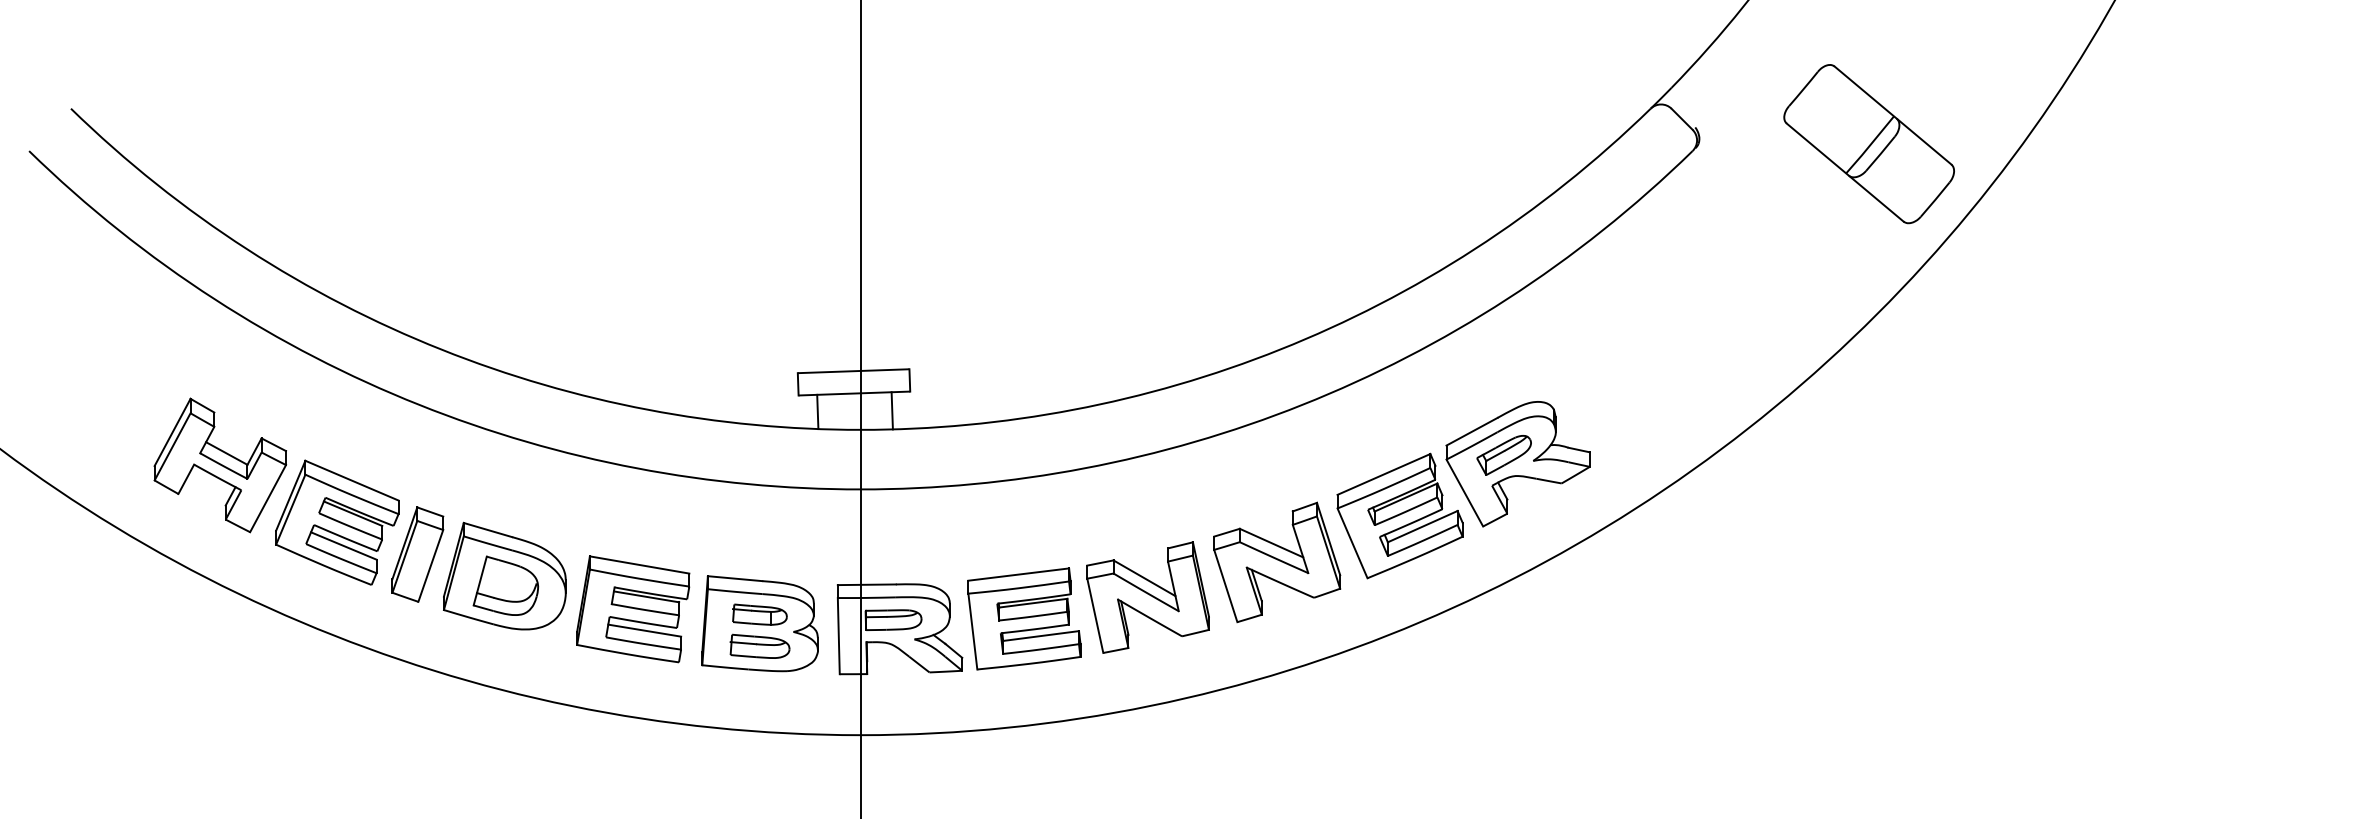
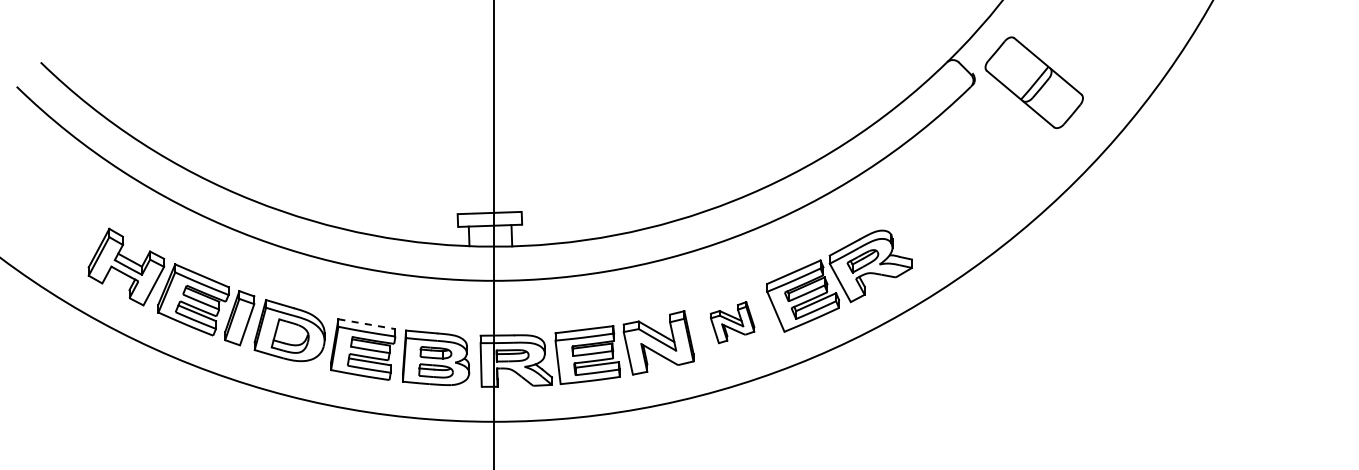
part: (1867, 143) -> (1033, 82), moved
part: (1276, 562) -> (732, 322), size x0.6
line: (638, 565) -> (366, 324), solid -> dashed

